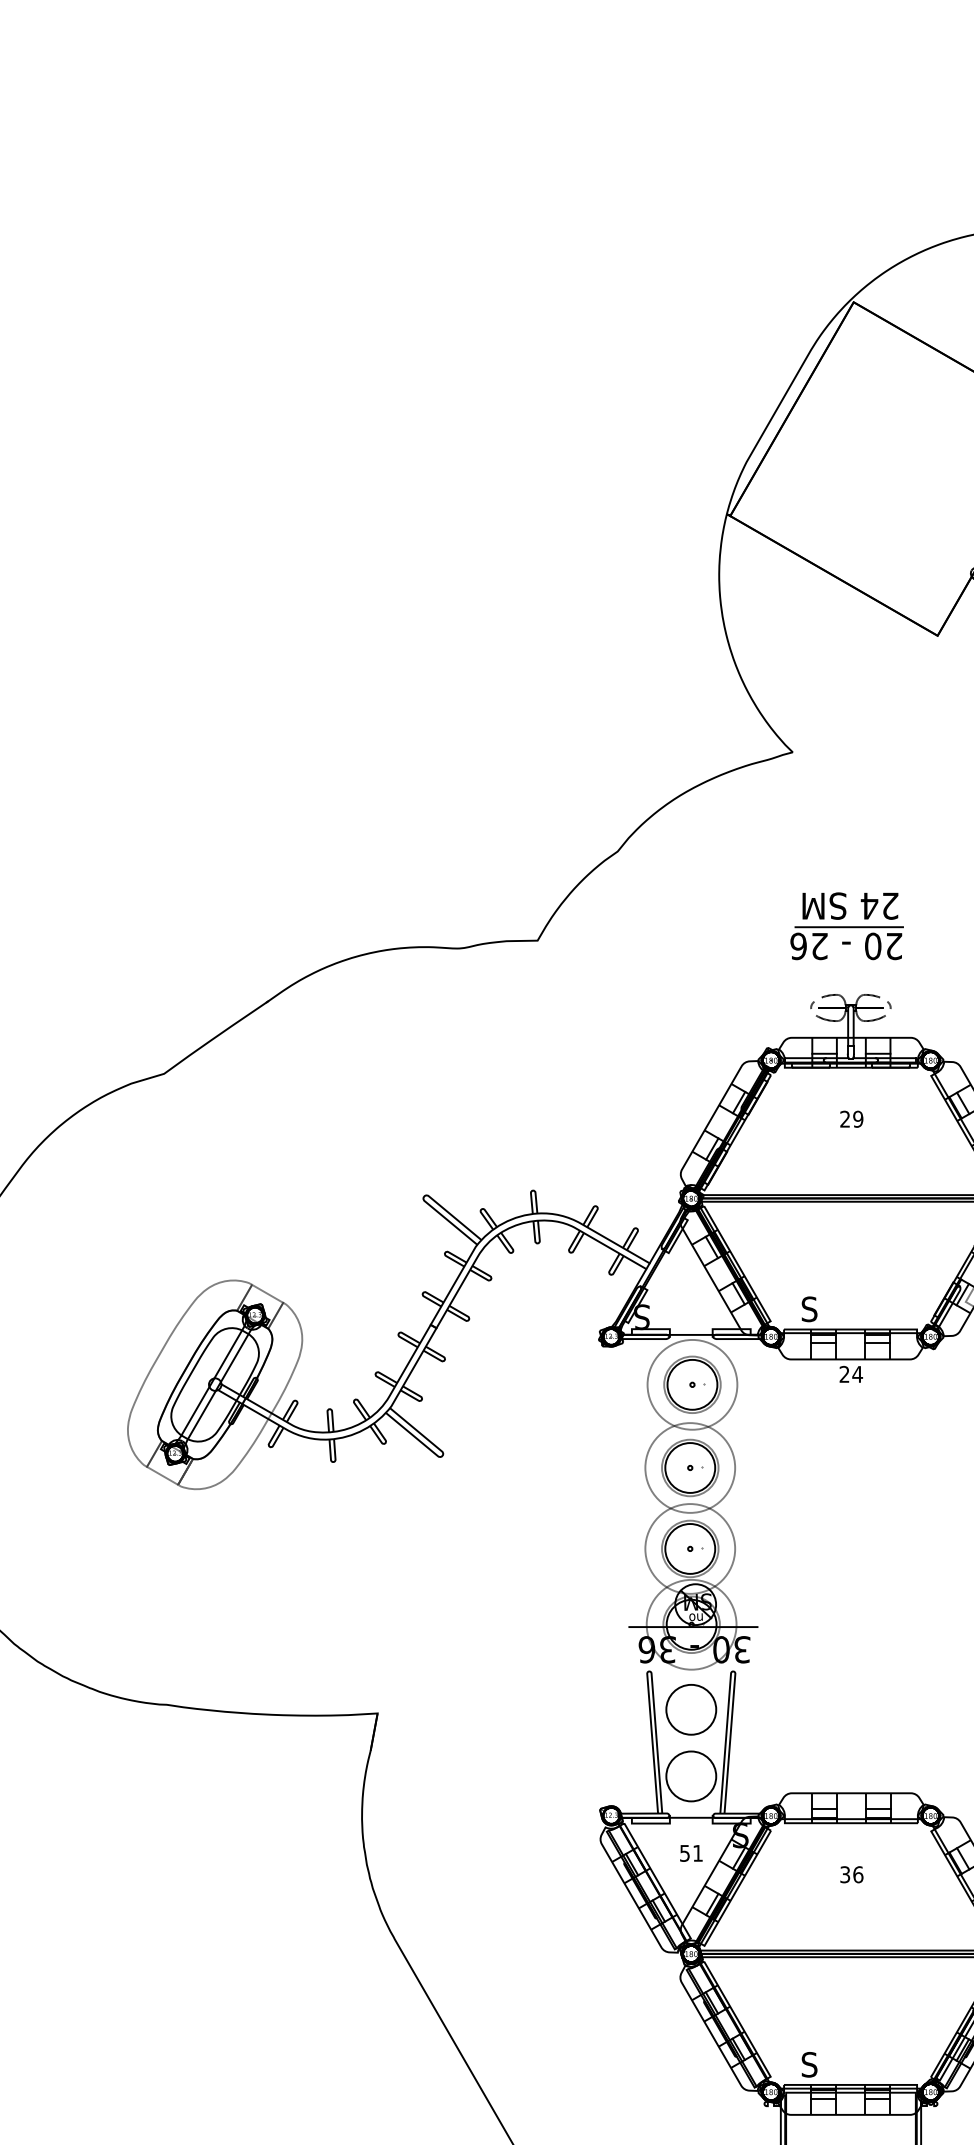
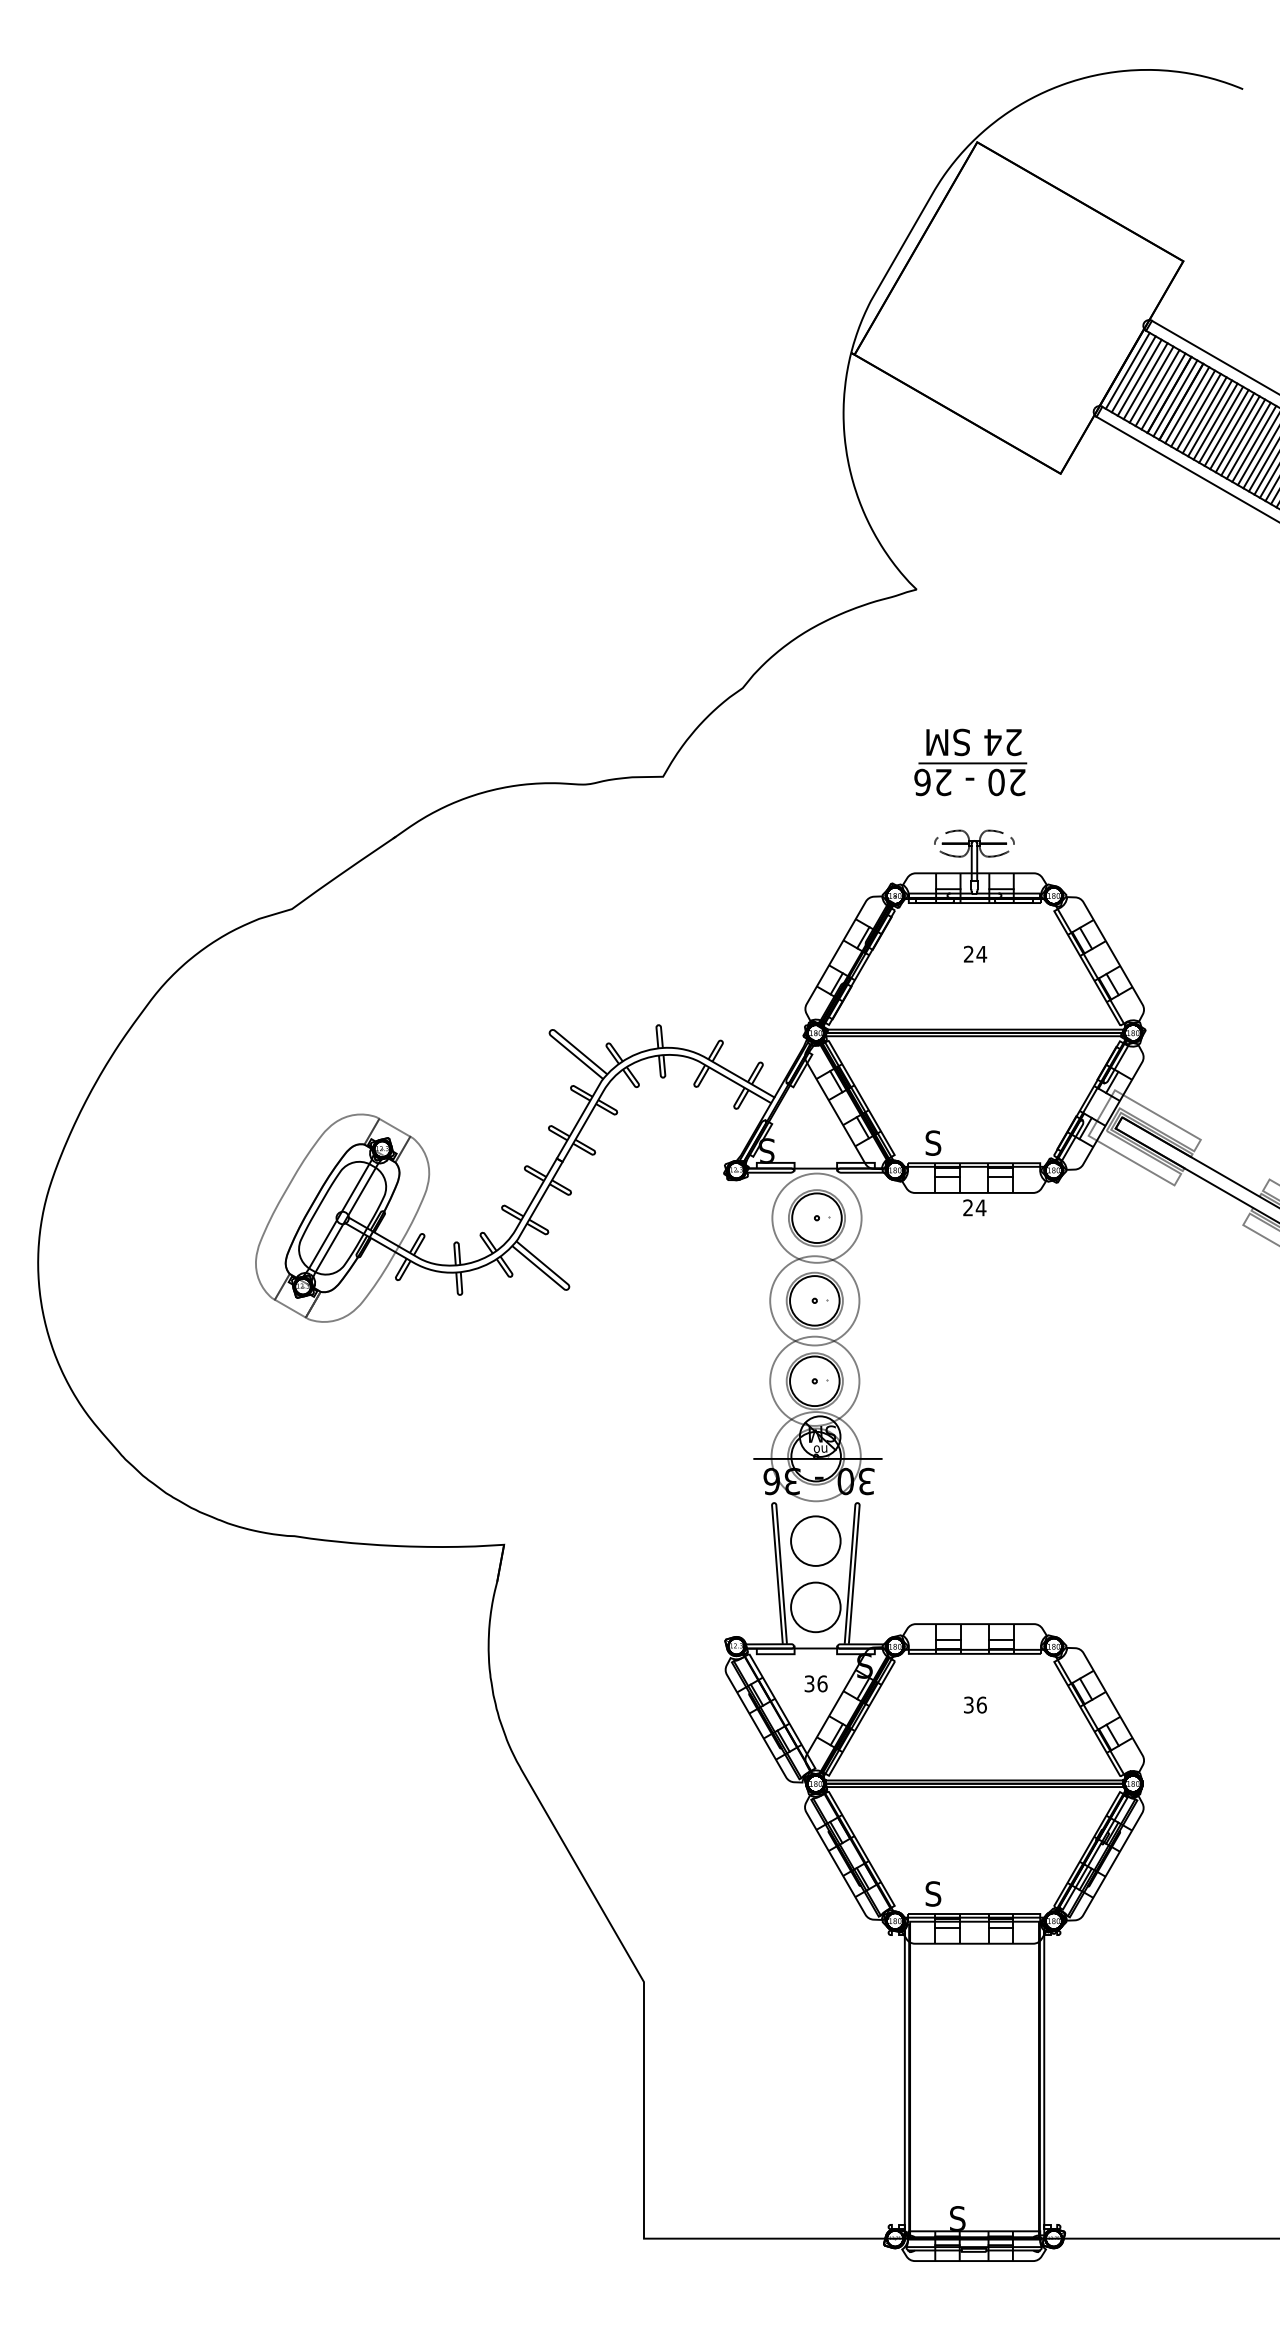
text: (857, 1118) -> (981, 953), 29 -> 24
text: (691, 1853) -> (816, 1683), 51 -> 36

